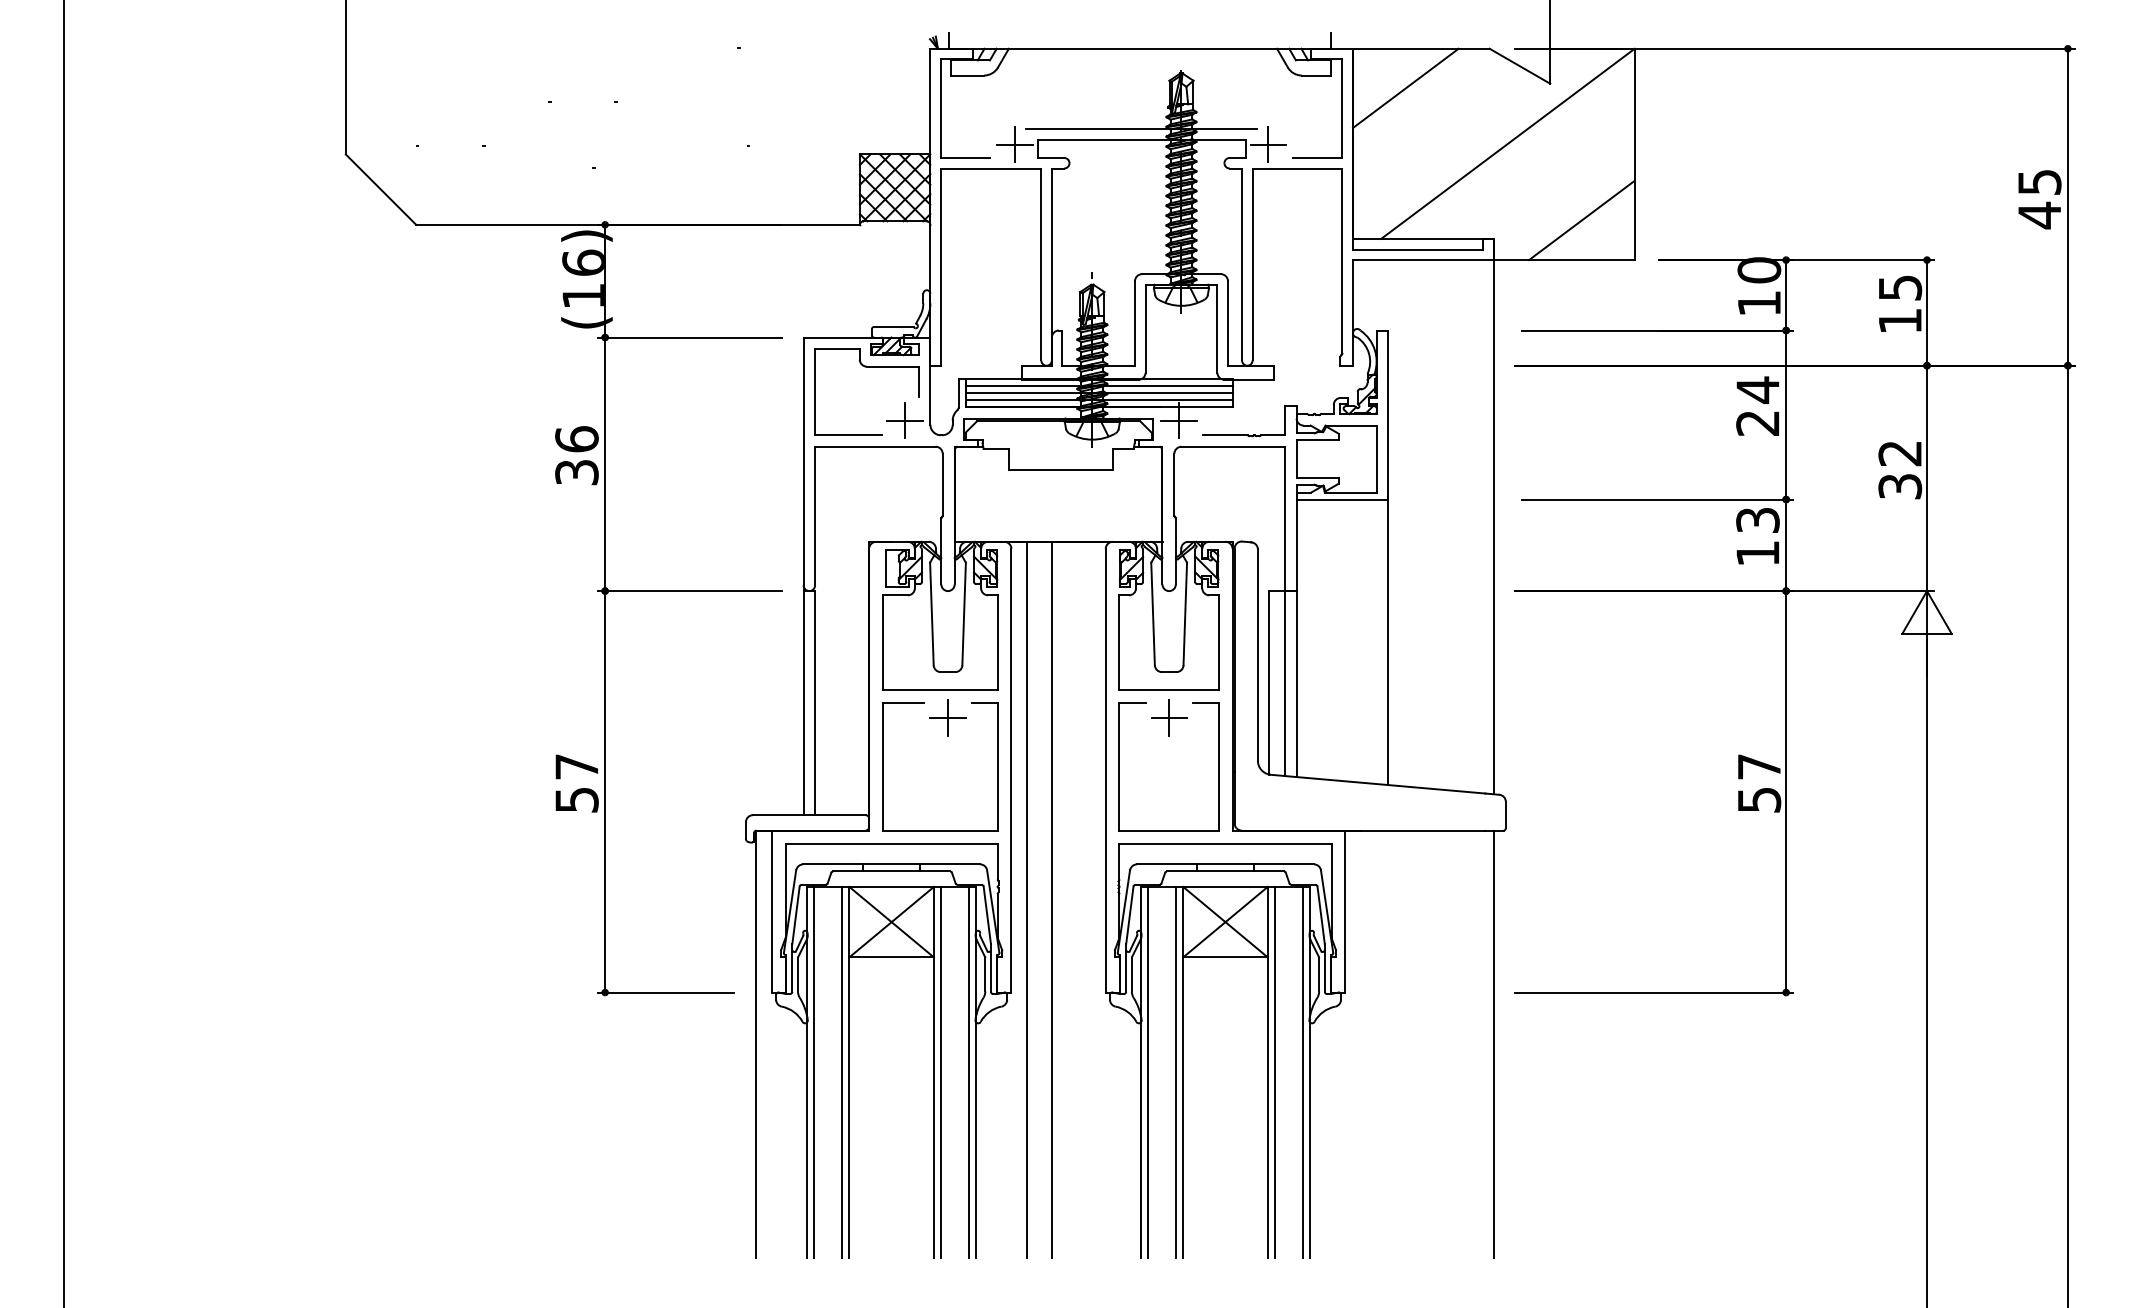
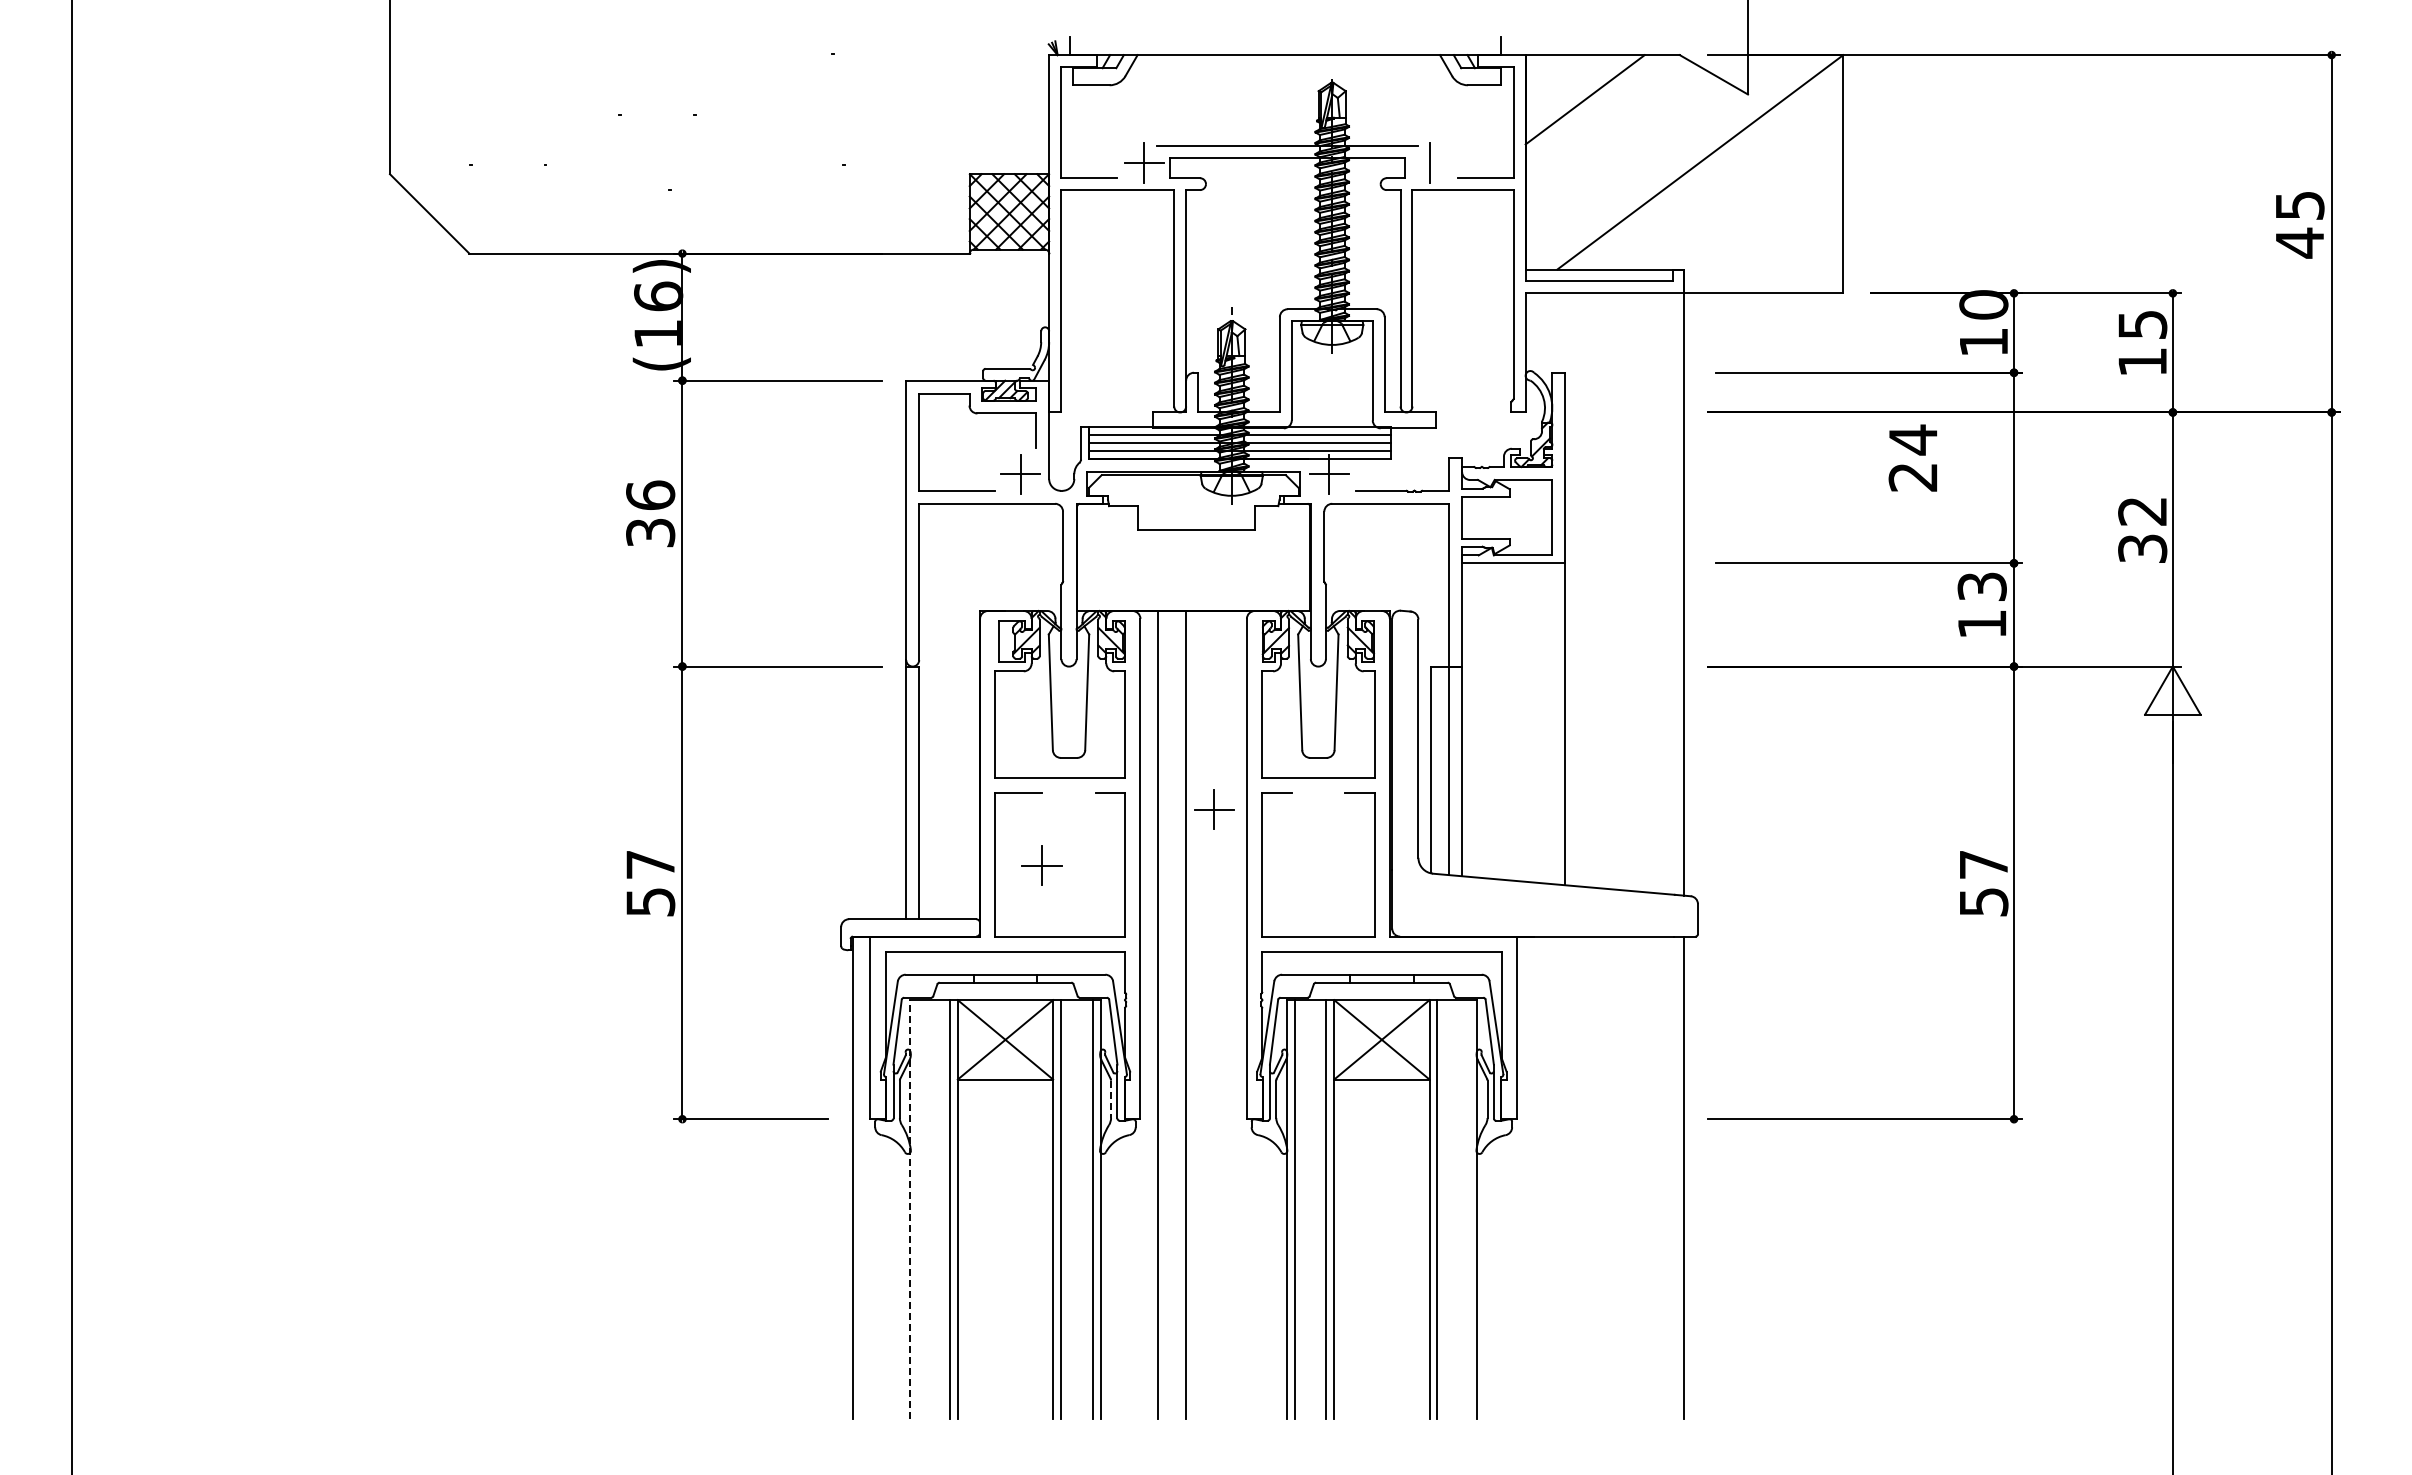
line: (1268, 144) -> (1430, 163), removed
line: (1581, 220) -> (1783, 248), removed
text: (1757, 405) -> (1912, 457), moved
part: (947, 717) -> (1041, 865), moved
part: (1169, 717) -> (1214, 809), moved
line: (985, 975) -> (1111, 1099), solid -> dashed
line: (807, 1072) -> (910, 1209), solid -> dashed
line: (814, 1072) -> (918, 1209), removed
line: (1303, 1072) -> (1469, 1209), removed

